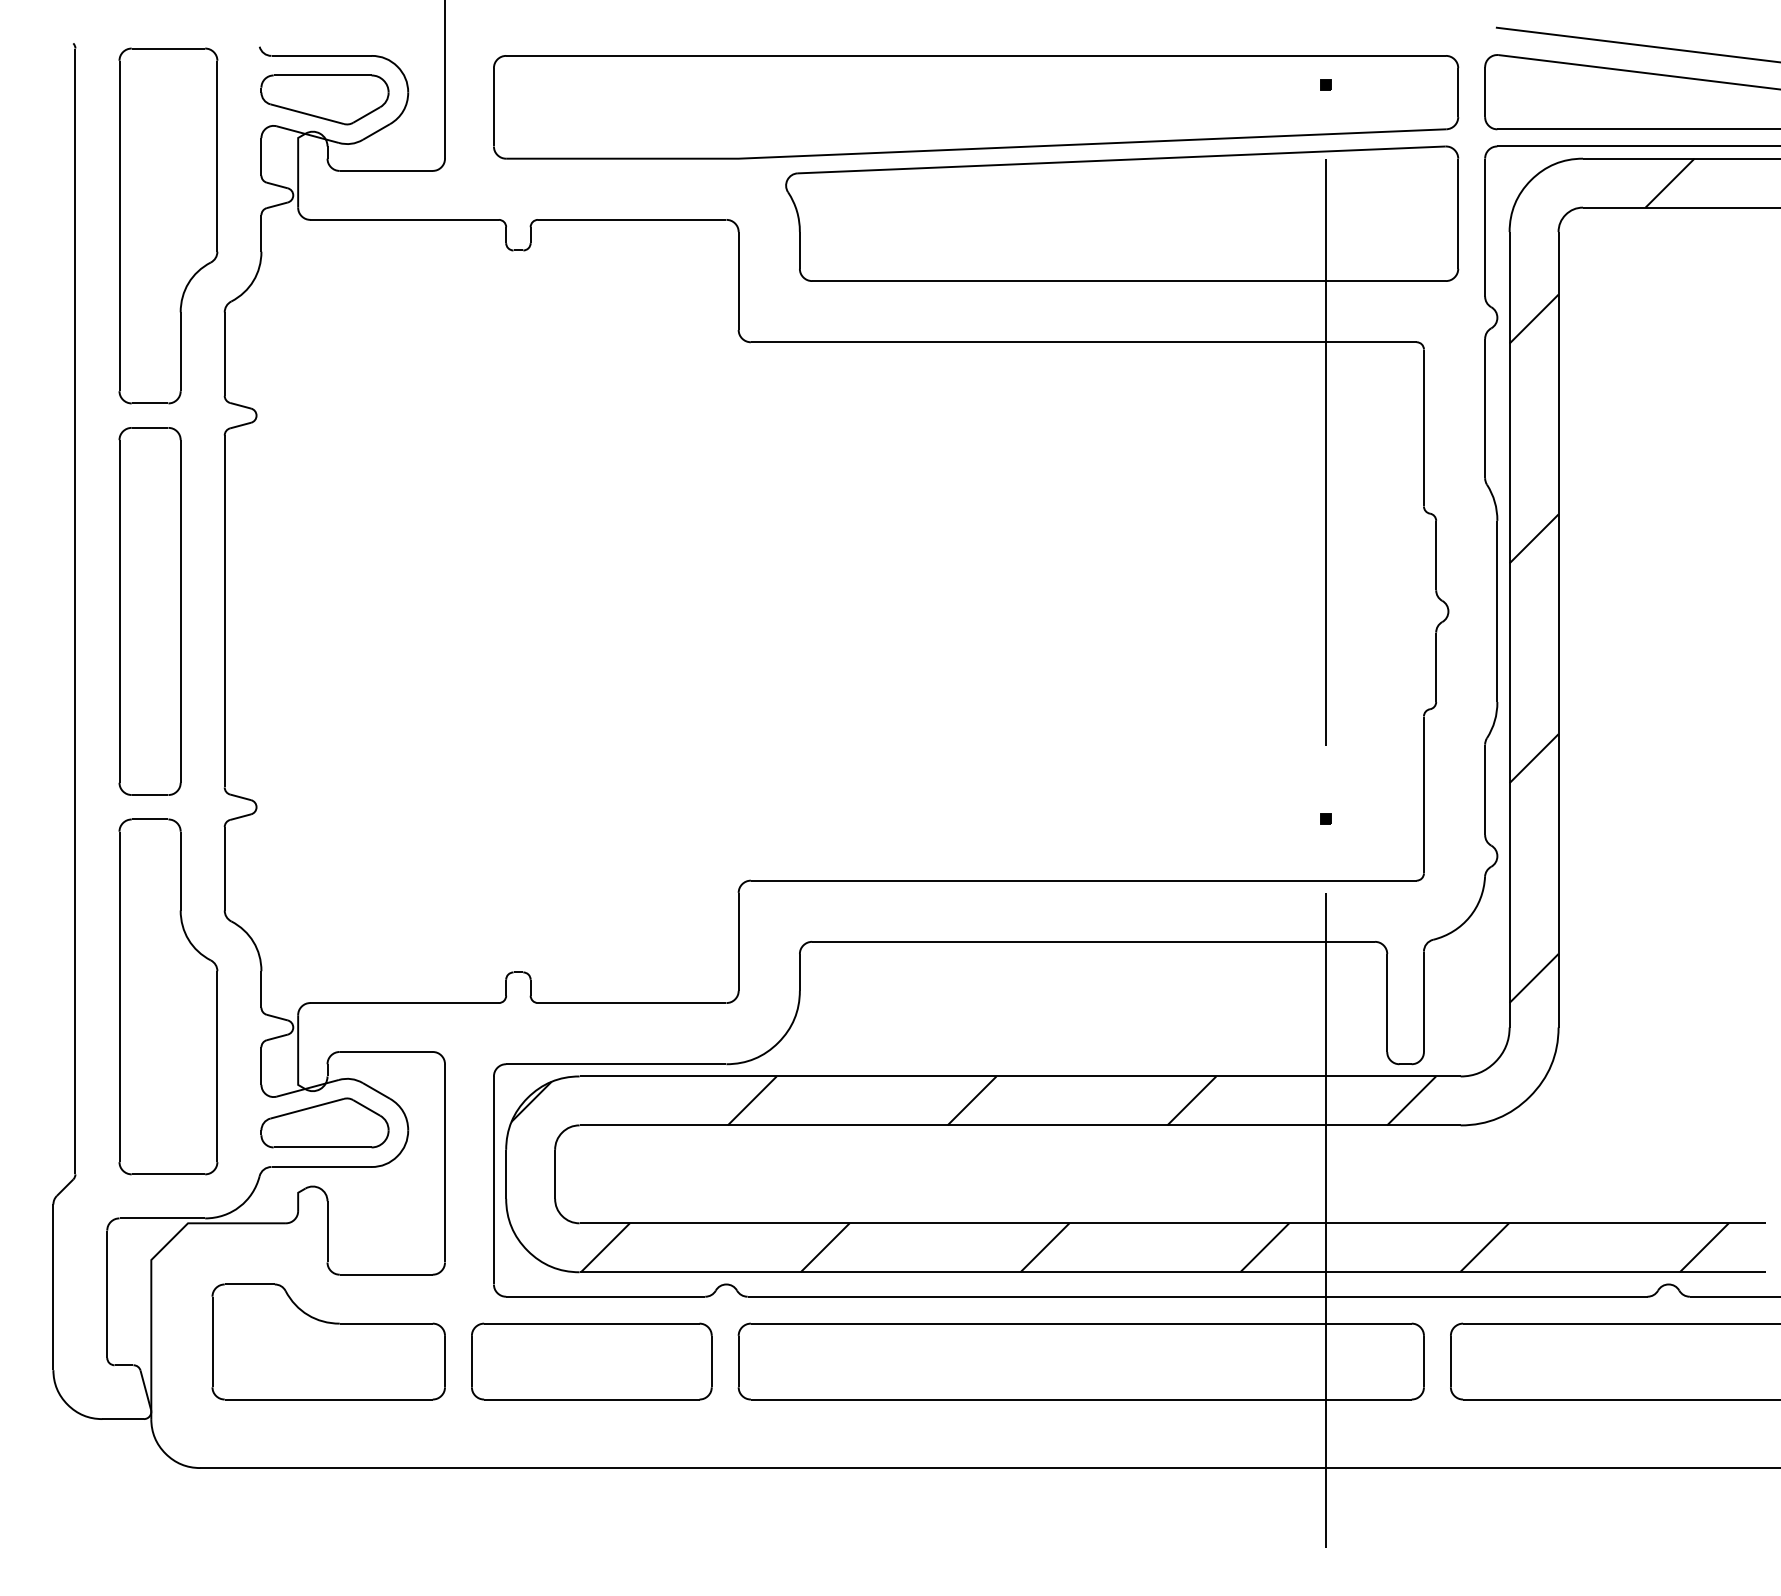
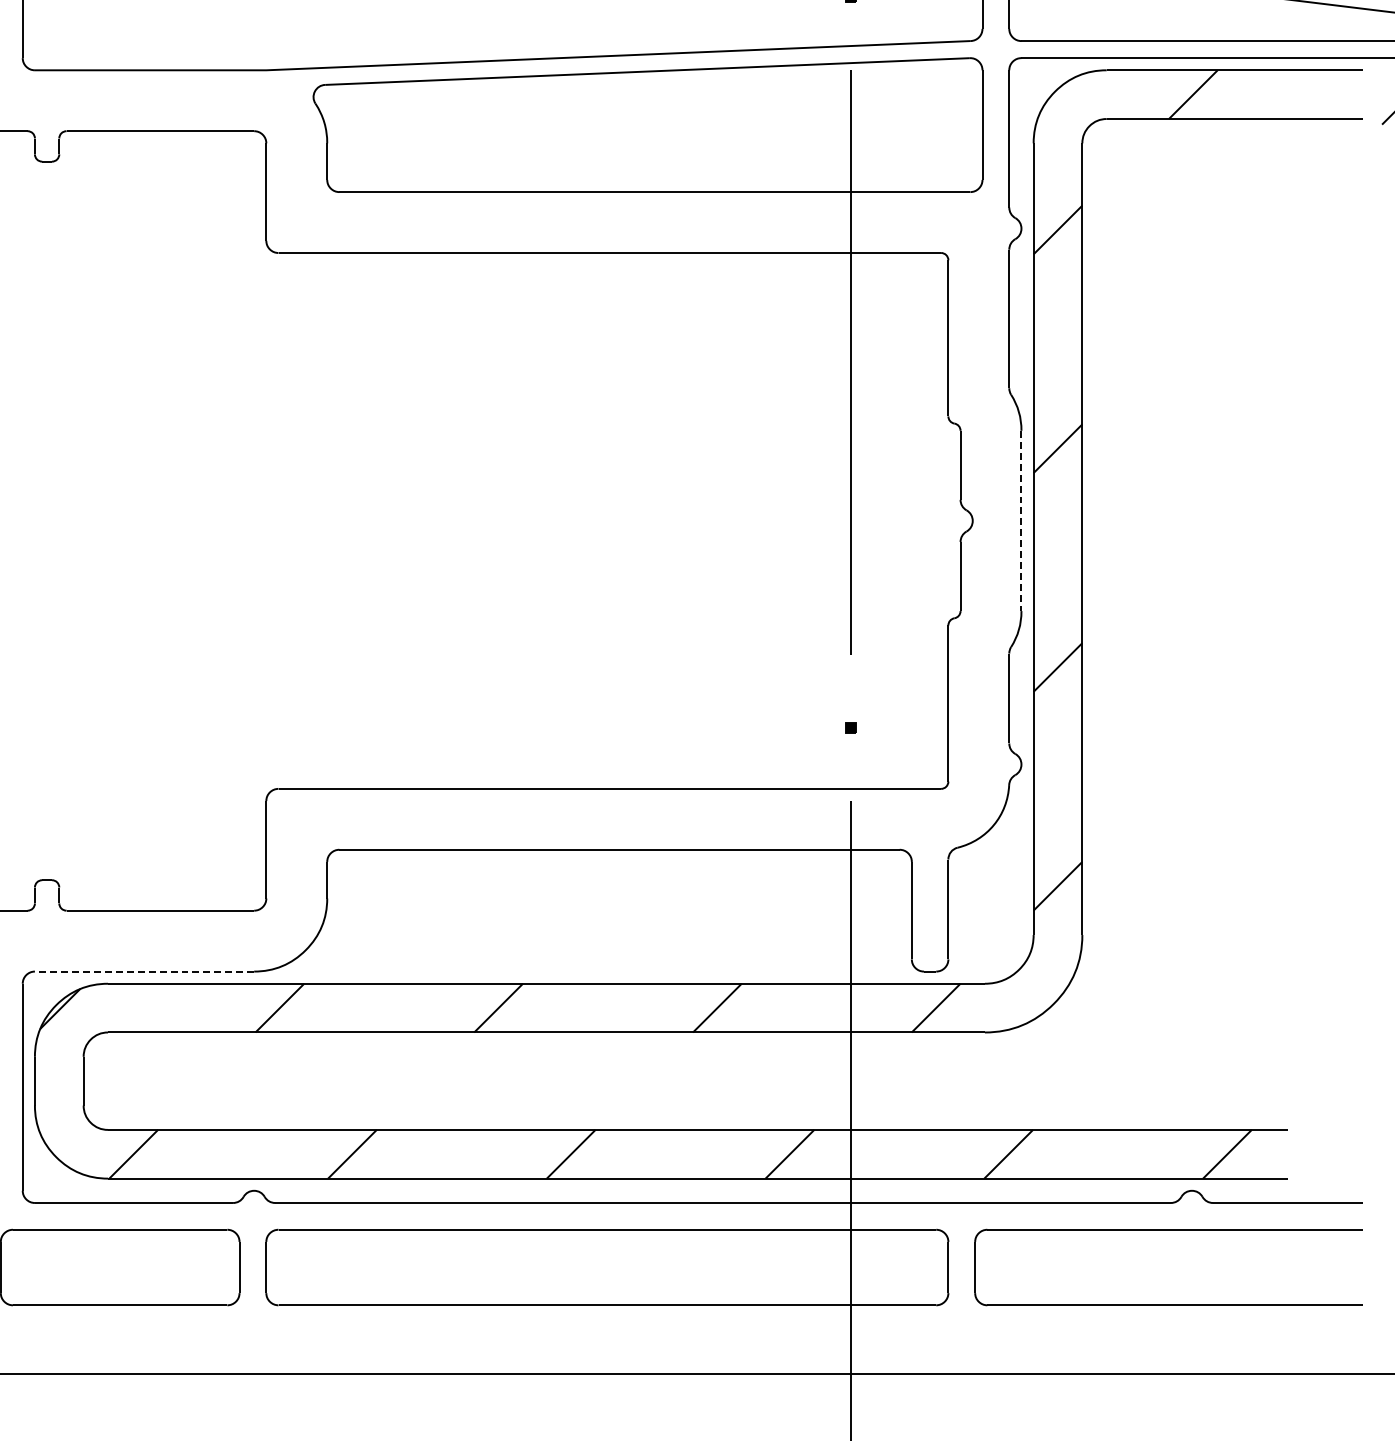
line: (1497, 611) -> (1021, 520), solid -> dashed
line: (615, 1064) -> (143, 971), solid -> dashed

